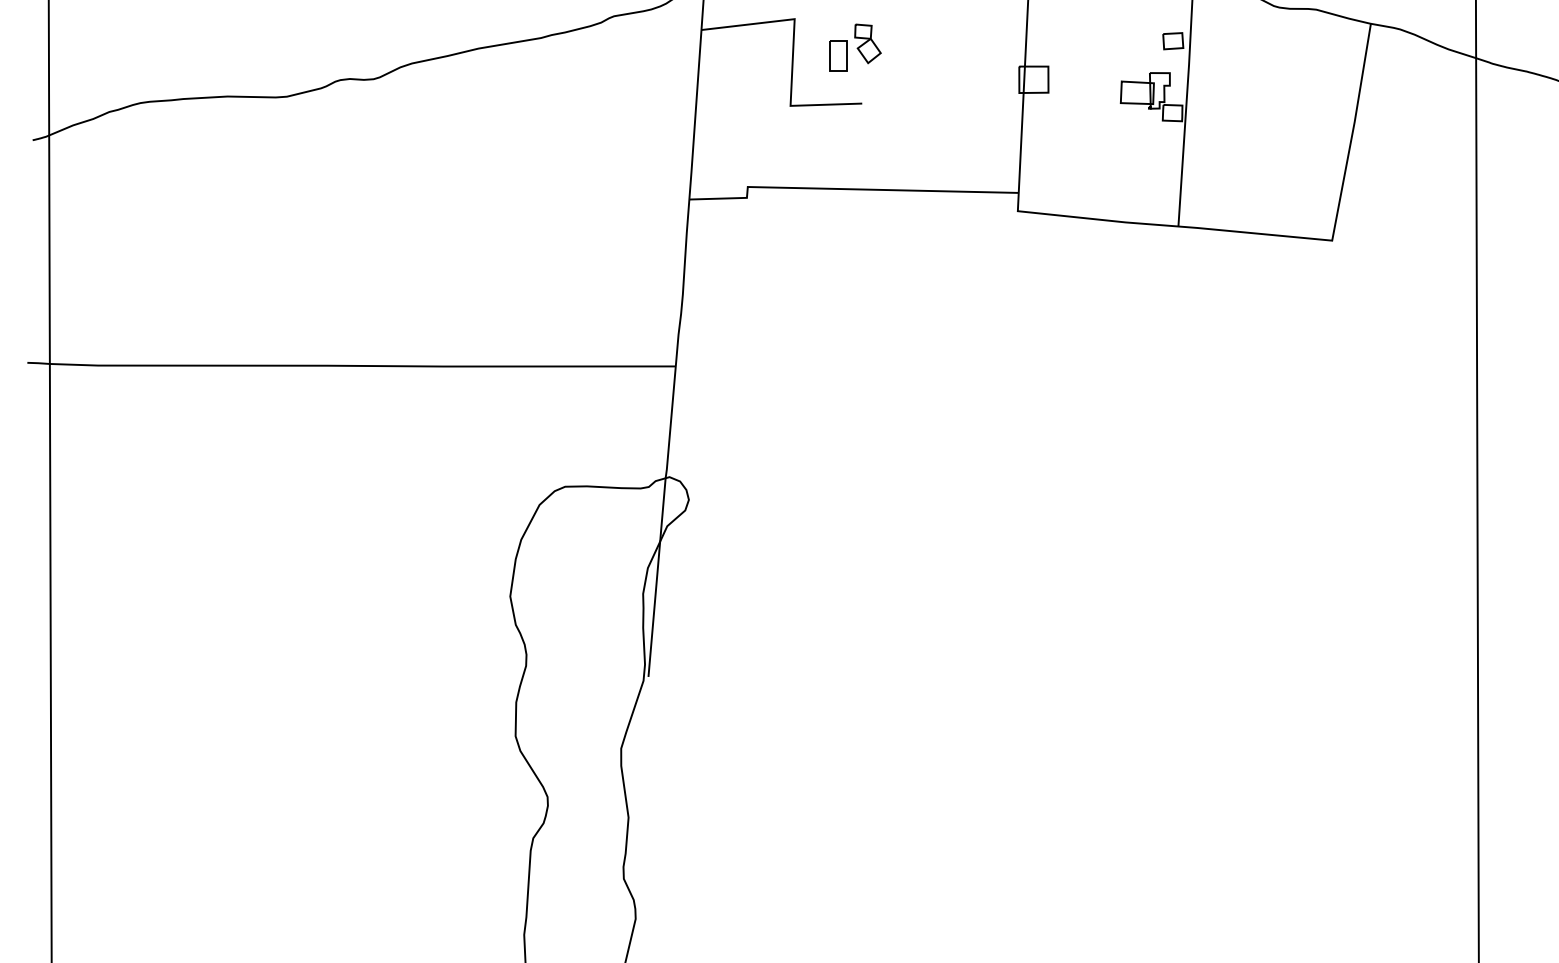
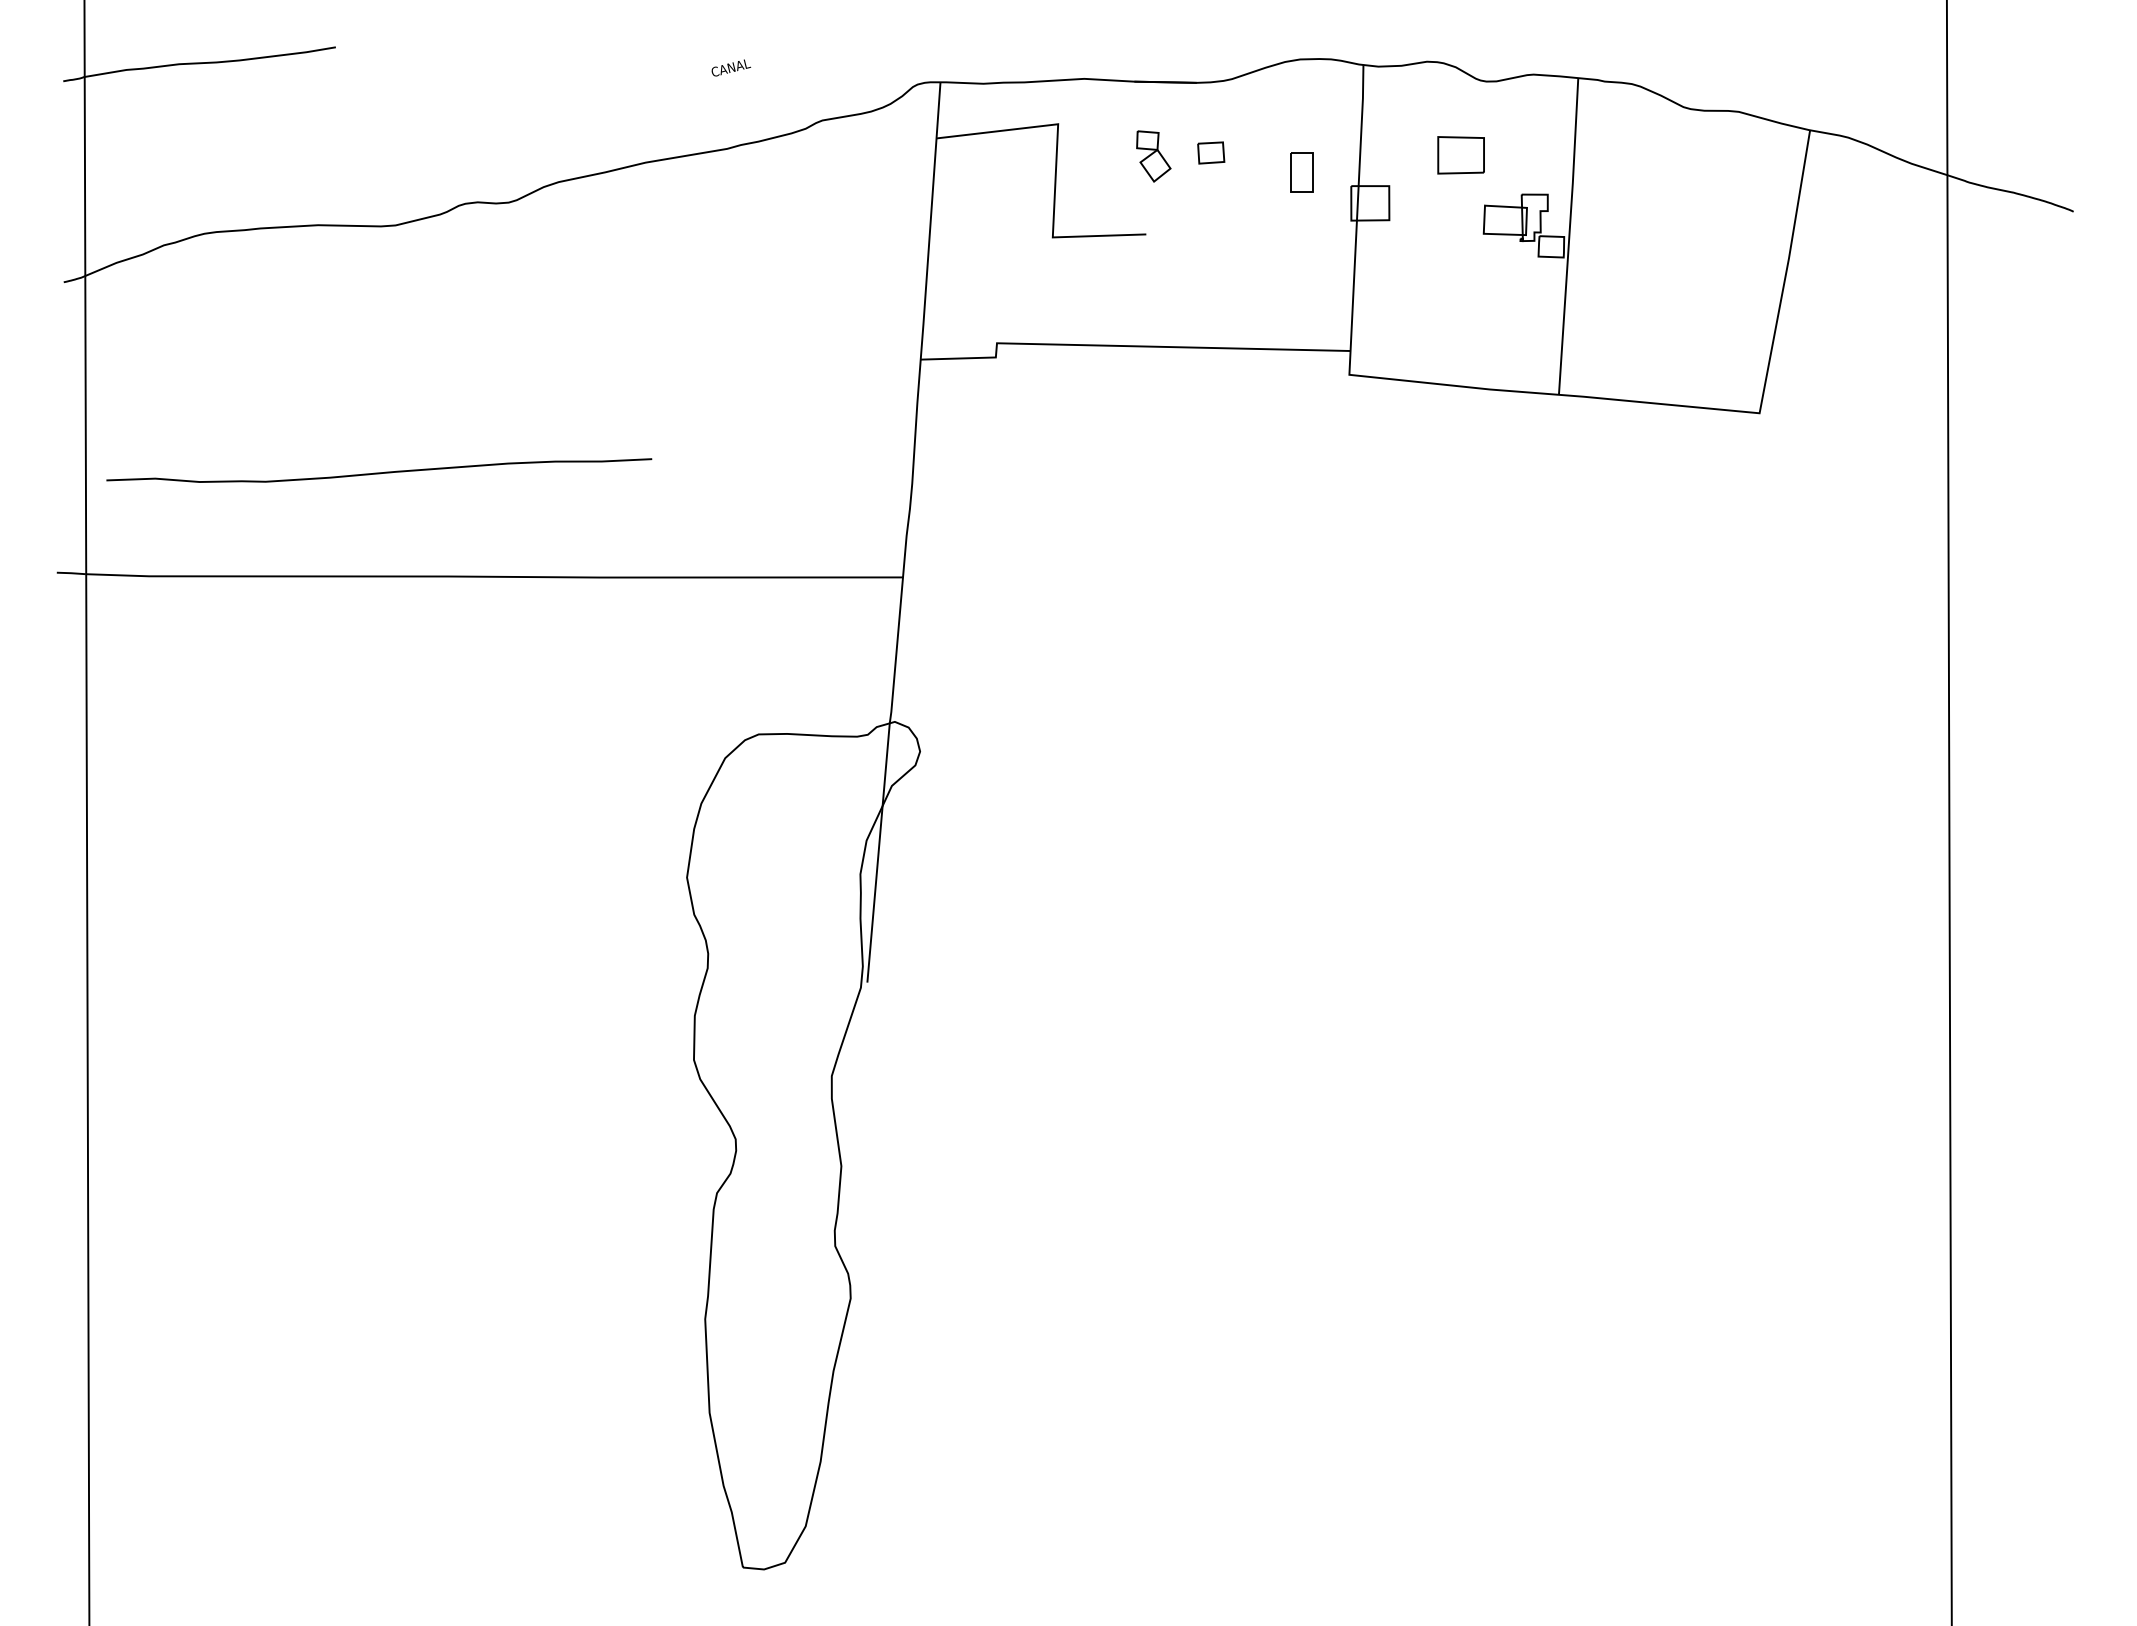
part: (1173, 40) -> (1211, 152), moved
part: (1102, 43) -> (1460, 155), added
part: (837, 56) -> (1301, 172), moved
curve: (274, 286) -> (379, 472), added

